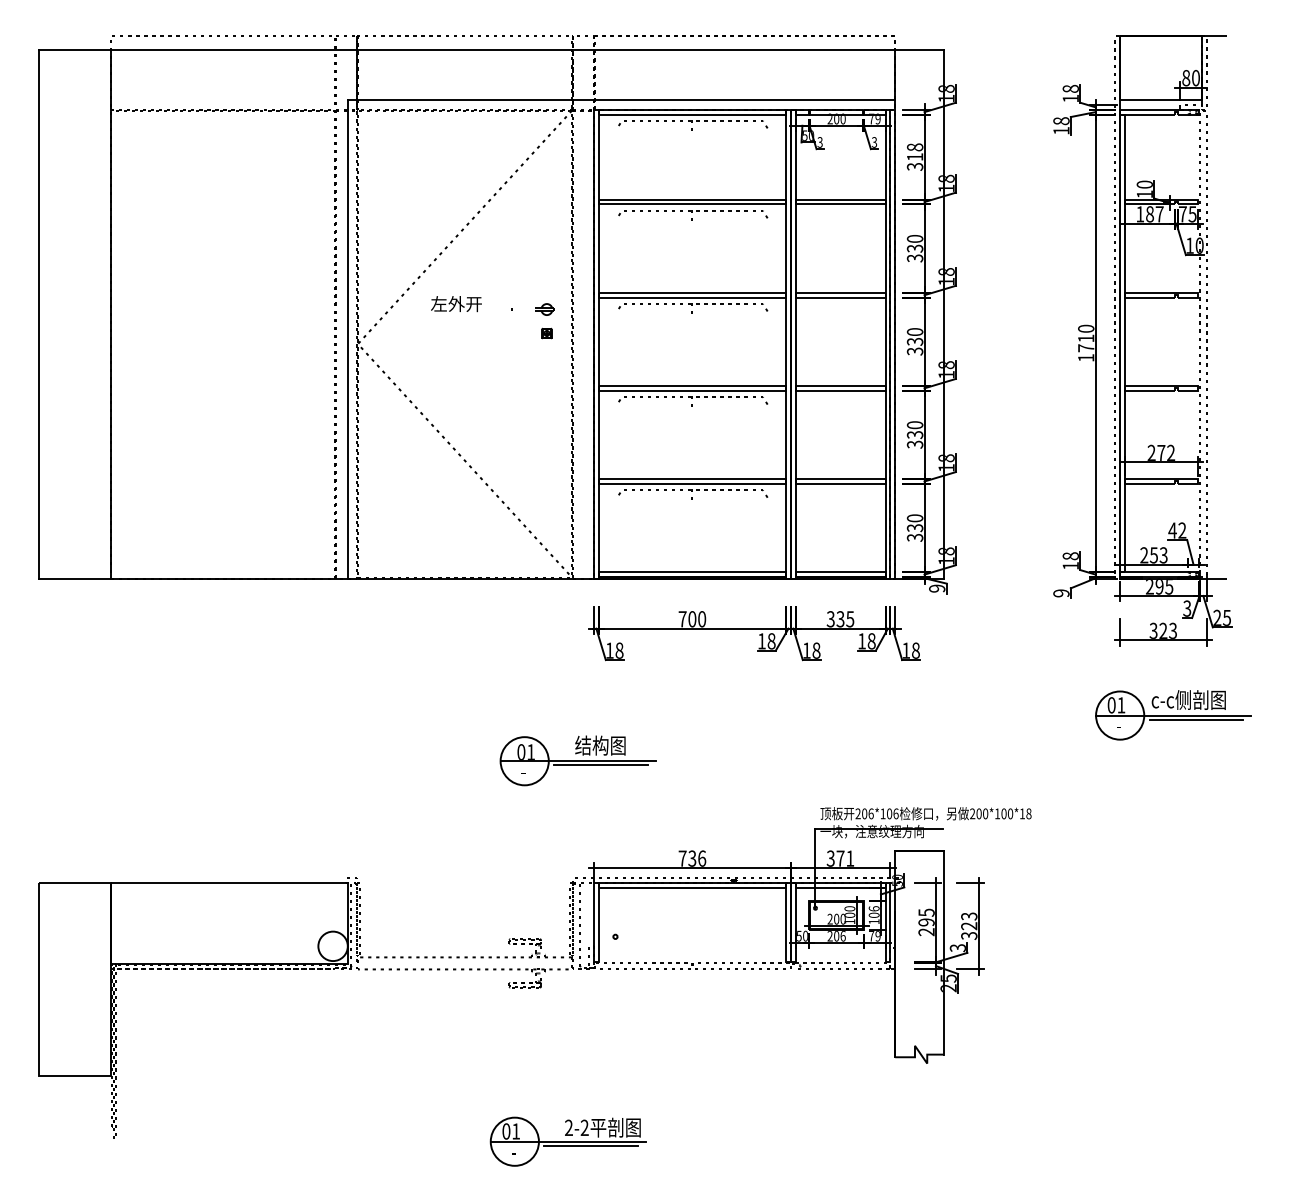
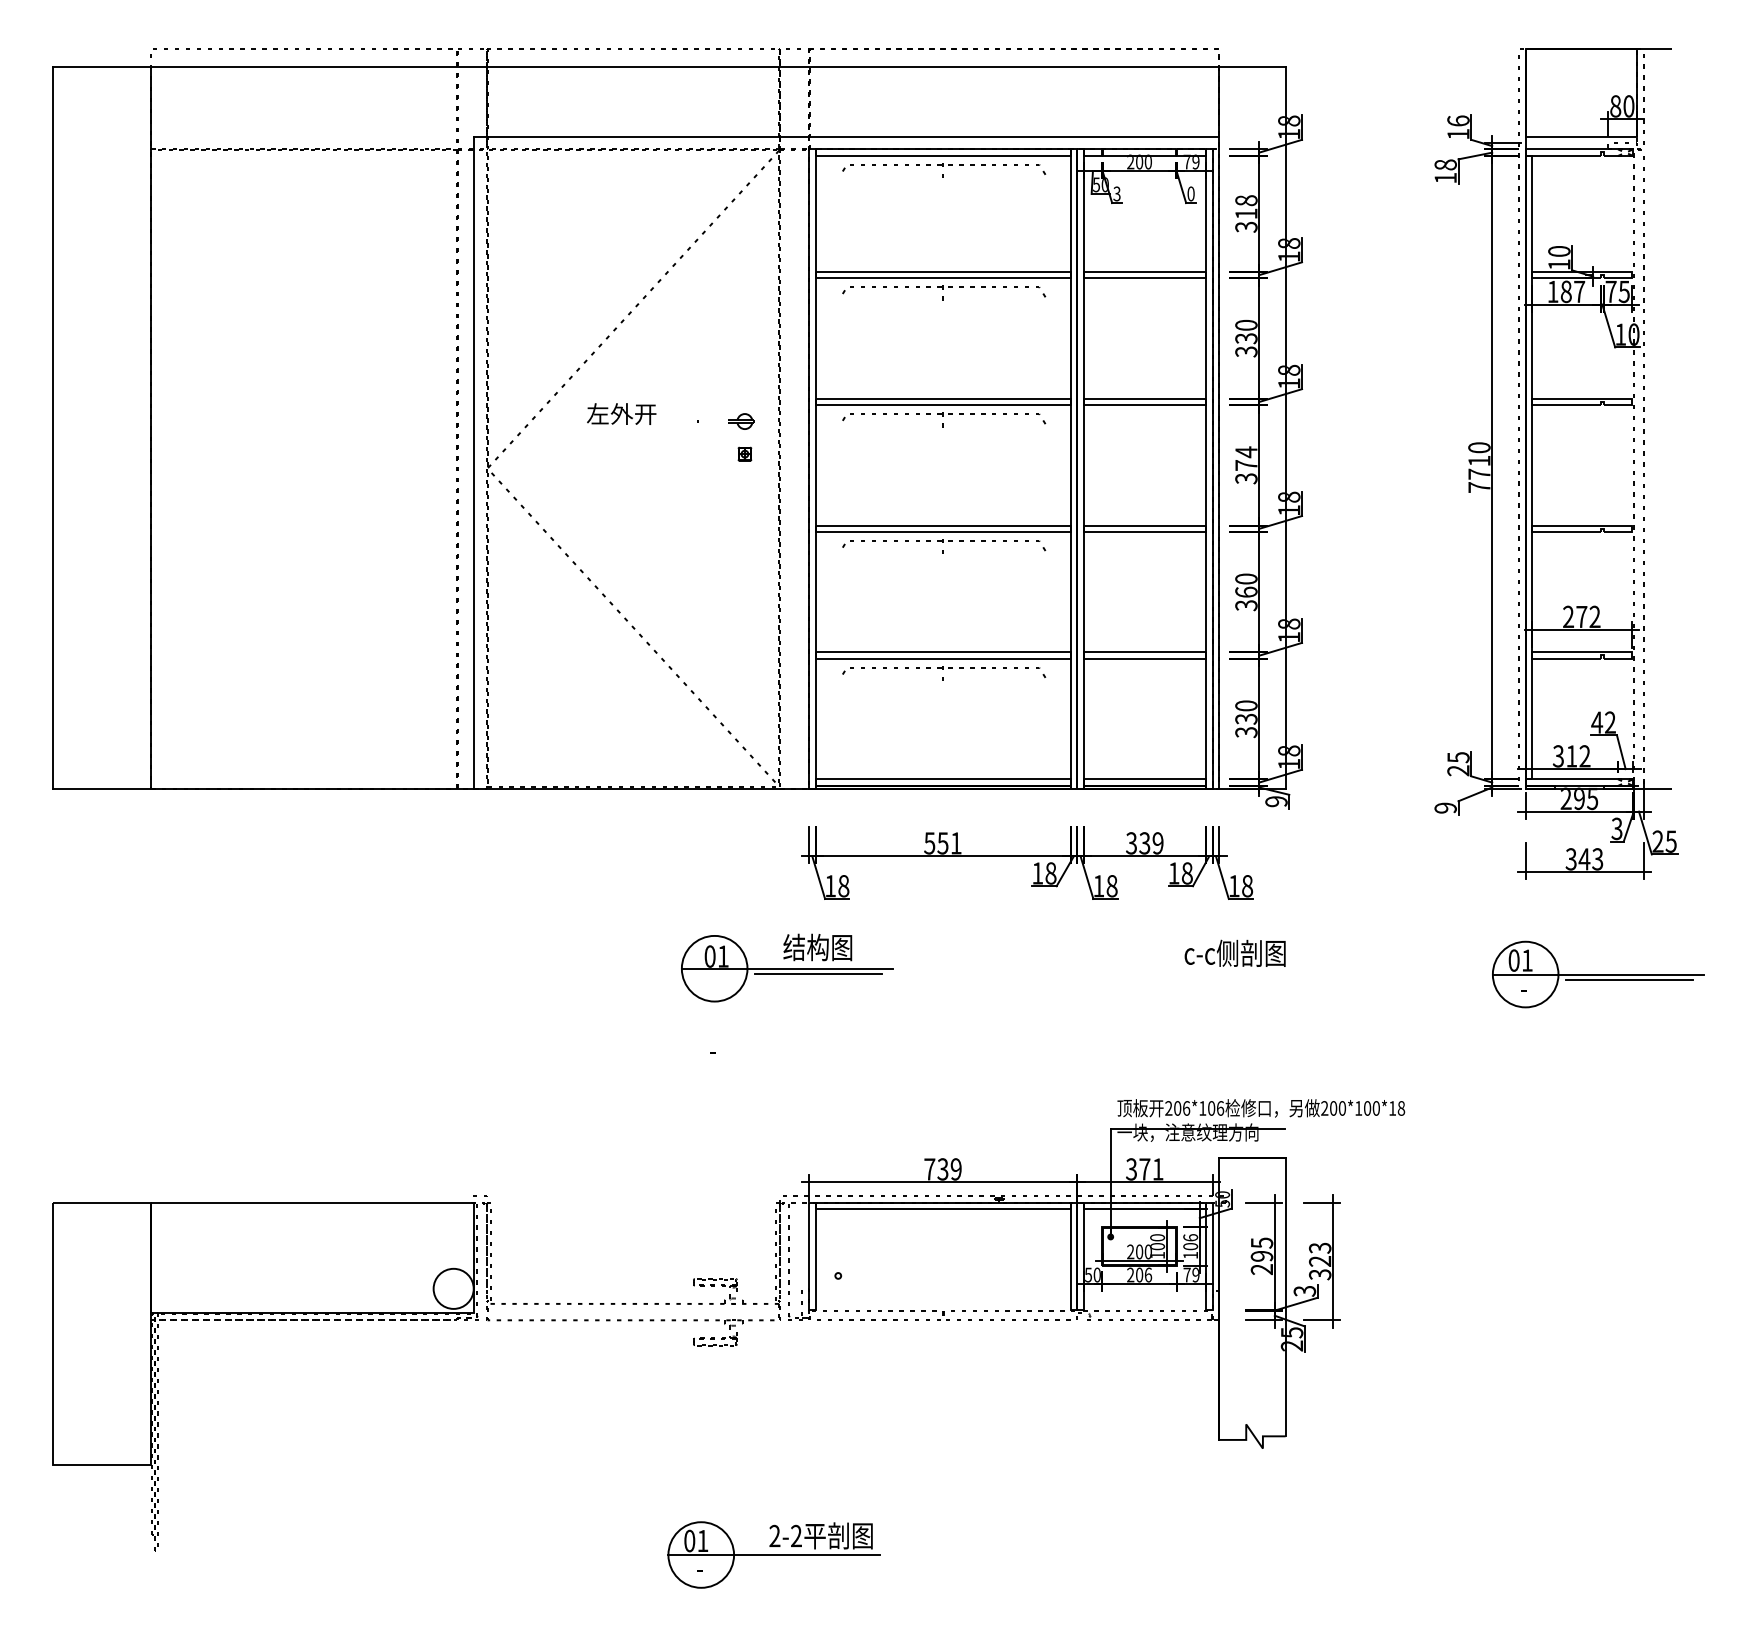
text: (1070, 88) -> (1458, 120), 18 -> 16
text: (874, 142) -> (1190, 193), 3 -> 0
text: (915, 336) -> (1246, 458), 330 -> 374
text: (1086, 357) -> (1479, 487), 1710 -> 7710
text: (915, 434) -> (1246, 591), 330 -> 360
text: (1153, 555) -> (1571, 756), 253 -> 312
text: (1070, 561) -> (1458, 764), 18 -> 25
text: (691, 619) -> (942, 843), 700 -> 551
text: (849, 619) -> (1157, 843), 335 -> 339
text: (1163, 631) -> (1584, 859), 323 -> 343
text: (1188, 699) -> (1234, 952), moved
part: (578, 760) -> (787, 967), moved
text: (701, 858) -> (955, 1169), 736 -> 739
line: (590, 1145) -> (804, 1560), removed

